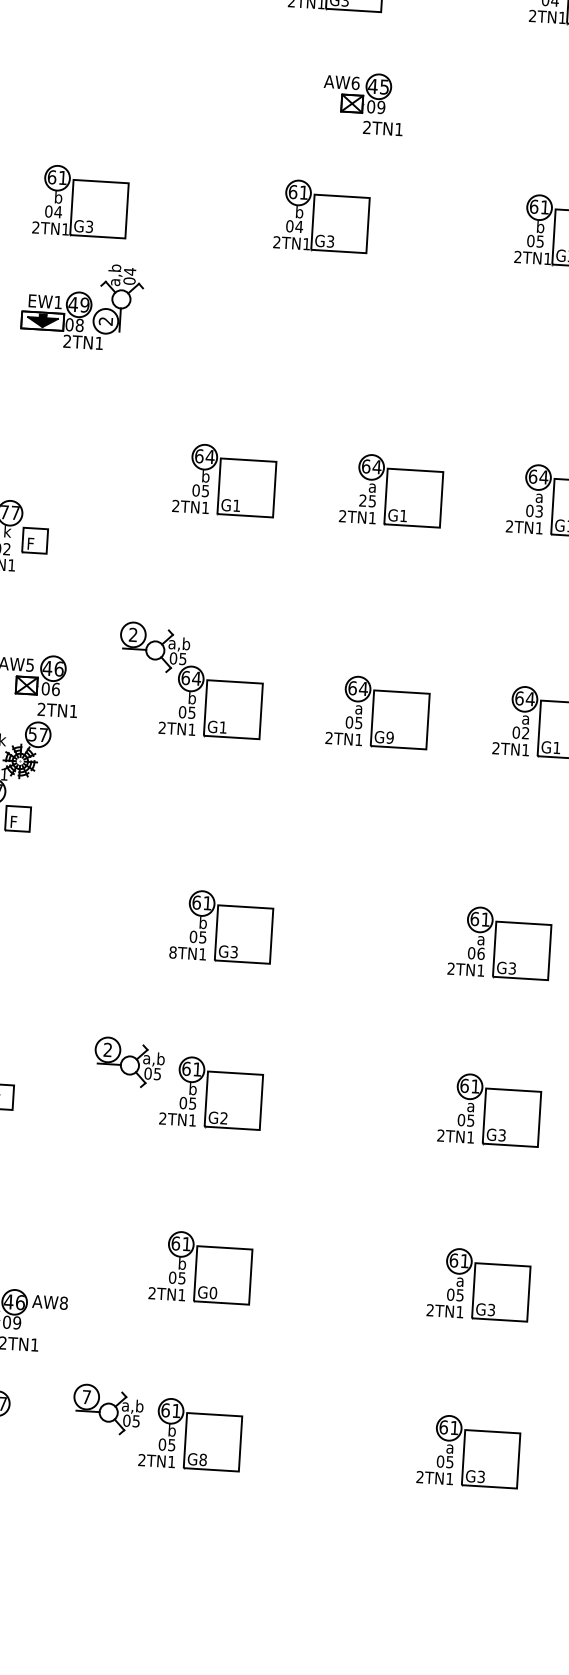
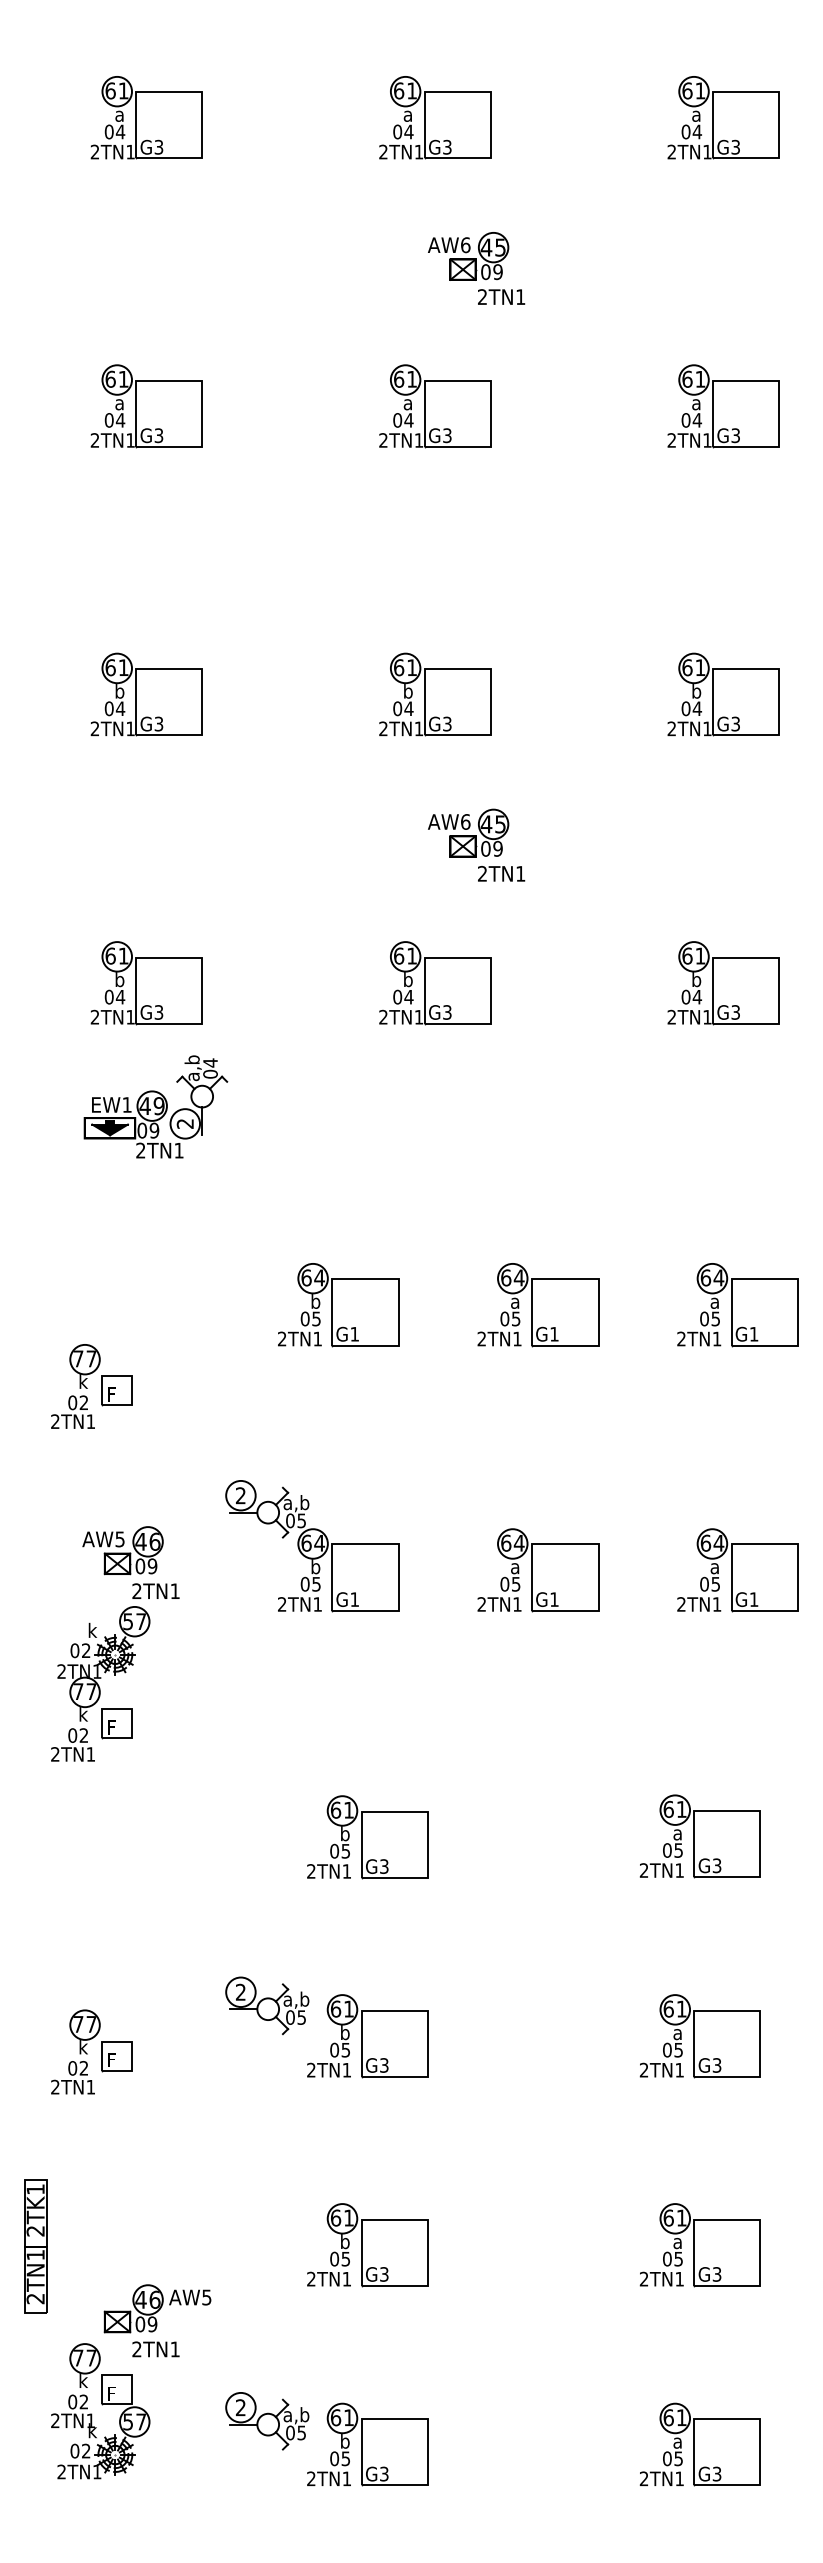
text: (540, 241) -> (697, 997), 05 -> 04
text: (79, 325) -> (154, 1130), 08 -> 09
text: (362, 500) -> (504, 1318), 25 -> 05
text: (539, 511) -> (716, 1318), 03 -> 05
text: (55, 689) -> (152, 1566), 06 -> 09
text: (525, 732) -> (715, 1583), 02 -> 05
text: (390, 737) -> (554, 1599), G9 -> G1
text: (173, 952) -> (311, 1871), 8TN1 -> 2TN1
text: (480, 953) -> (678, 1850), 06 -> 05
text: (224, 1118) -> (384, 2065), G2 -> G3
text: (213, 1293) -> (384, 2274), G0 -> G3
text: (63, 1303) -> (206, 2297), AW8 -> AW5
text: (86, 1396) -> (240, 2407), 7 -> 2
text: (203, 1459) -> (384, 2473), G8 -> G3

